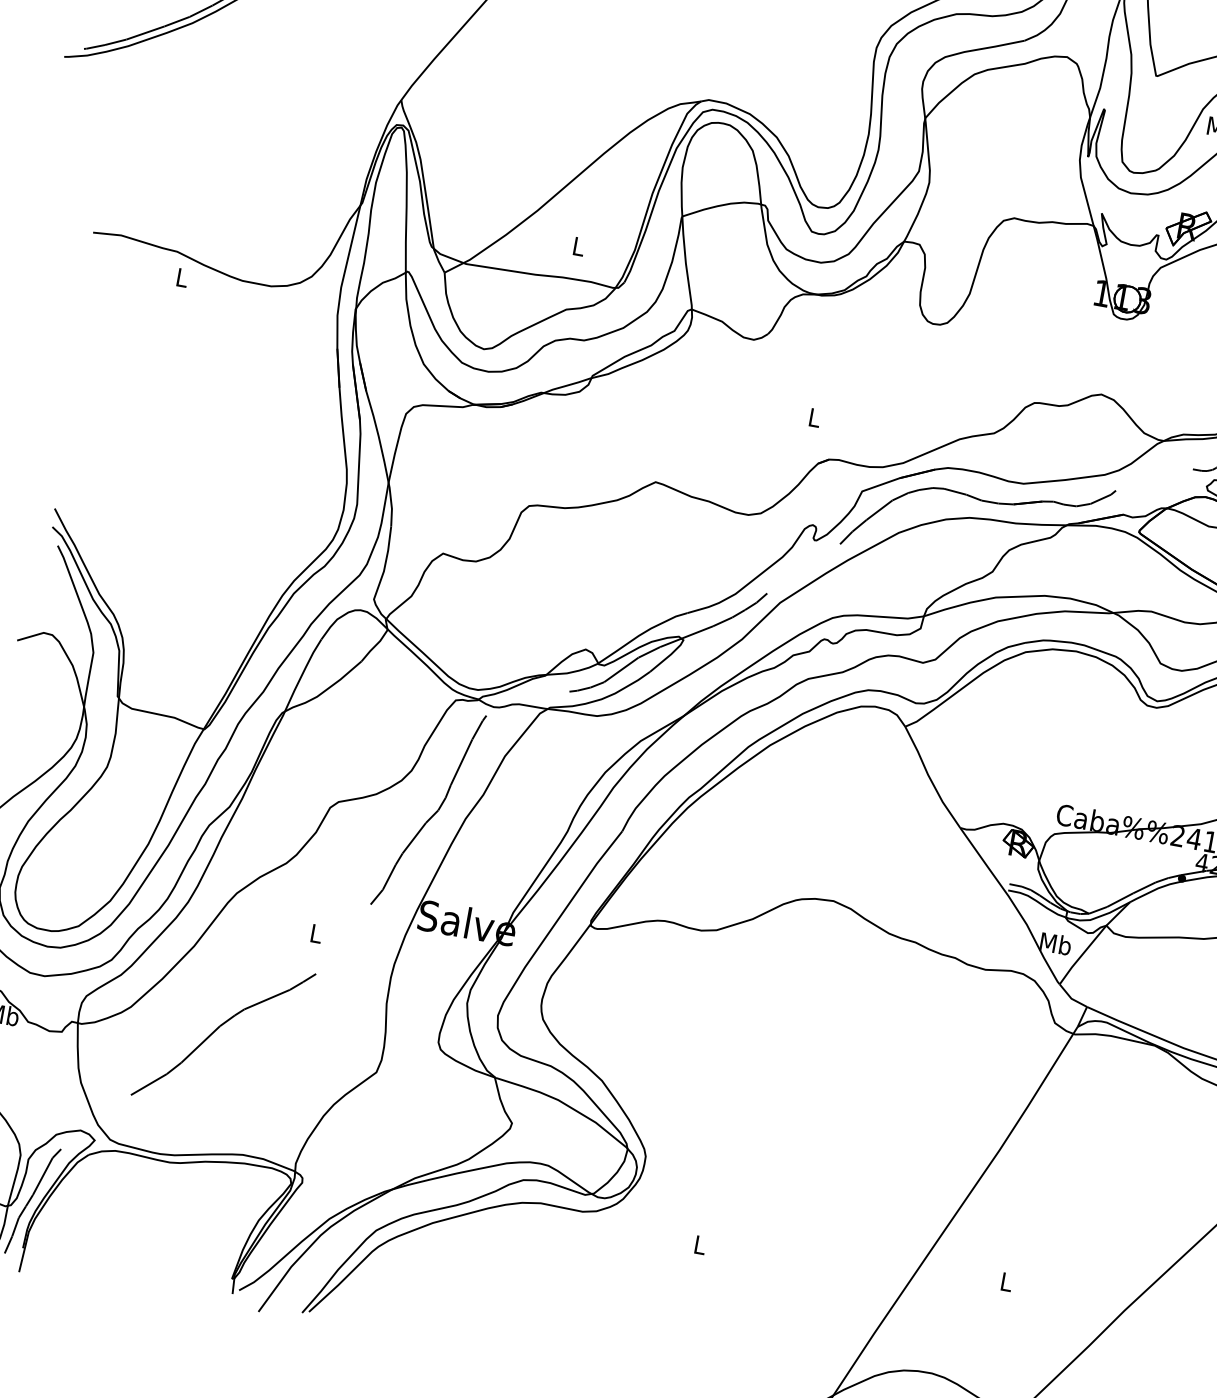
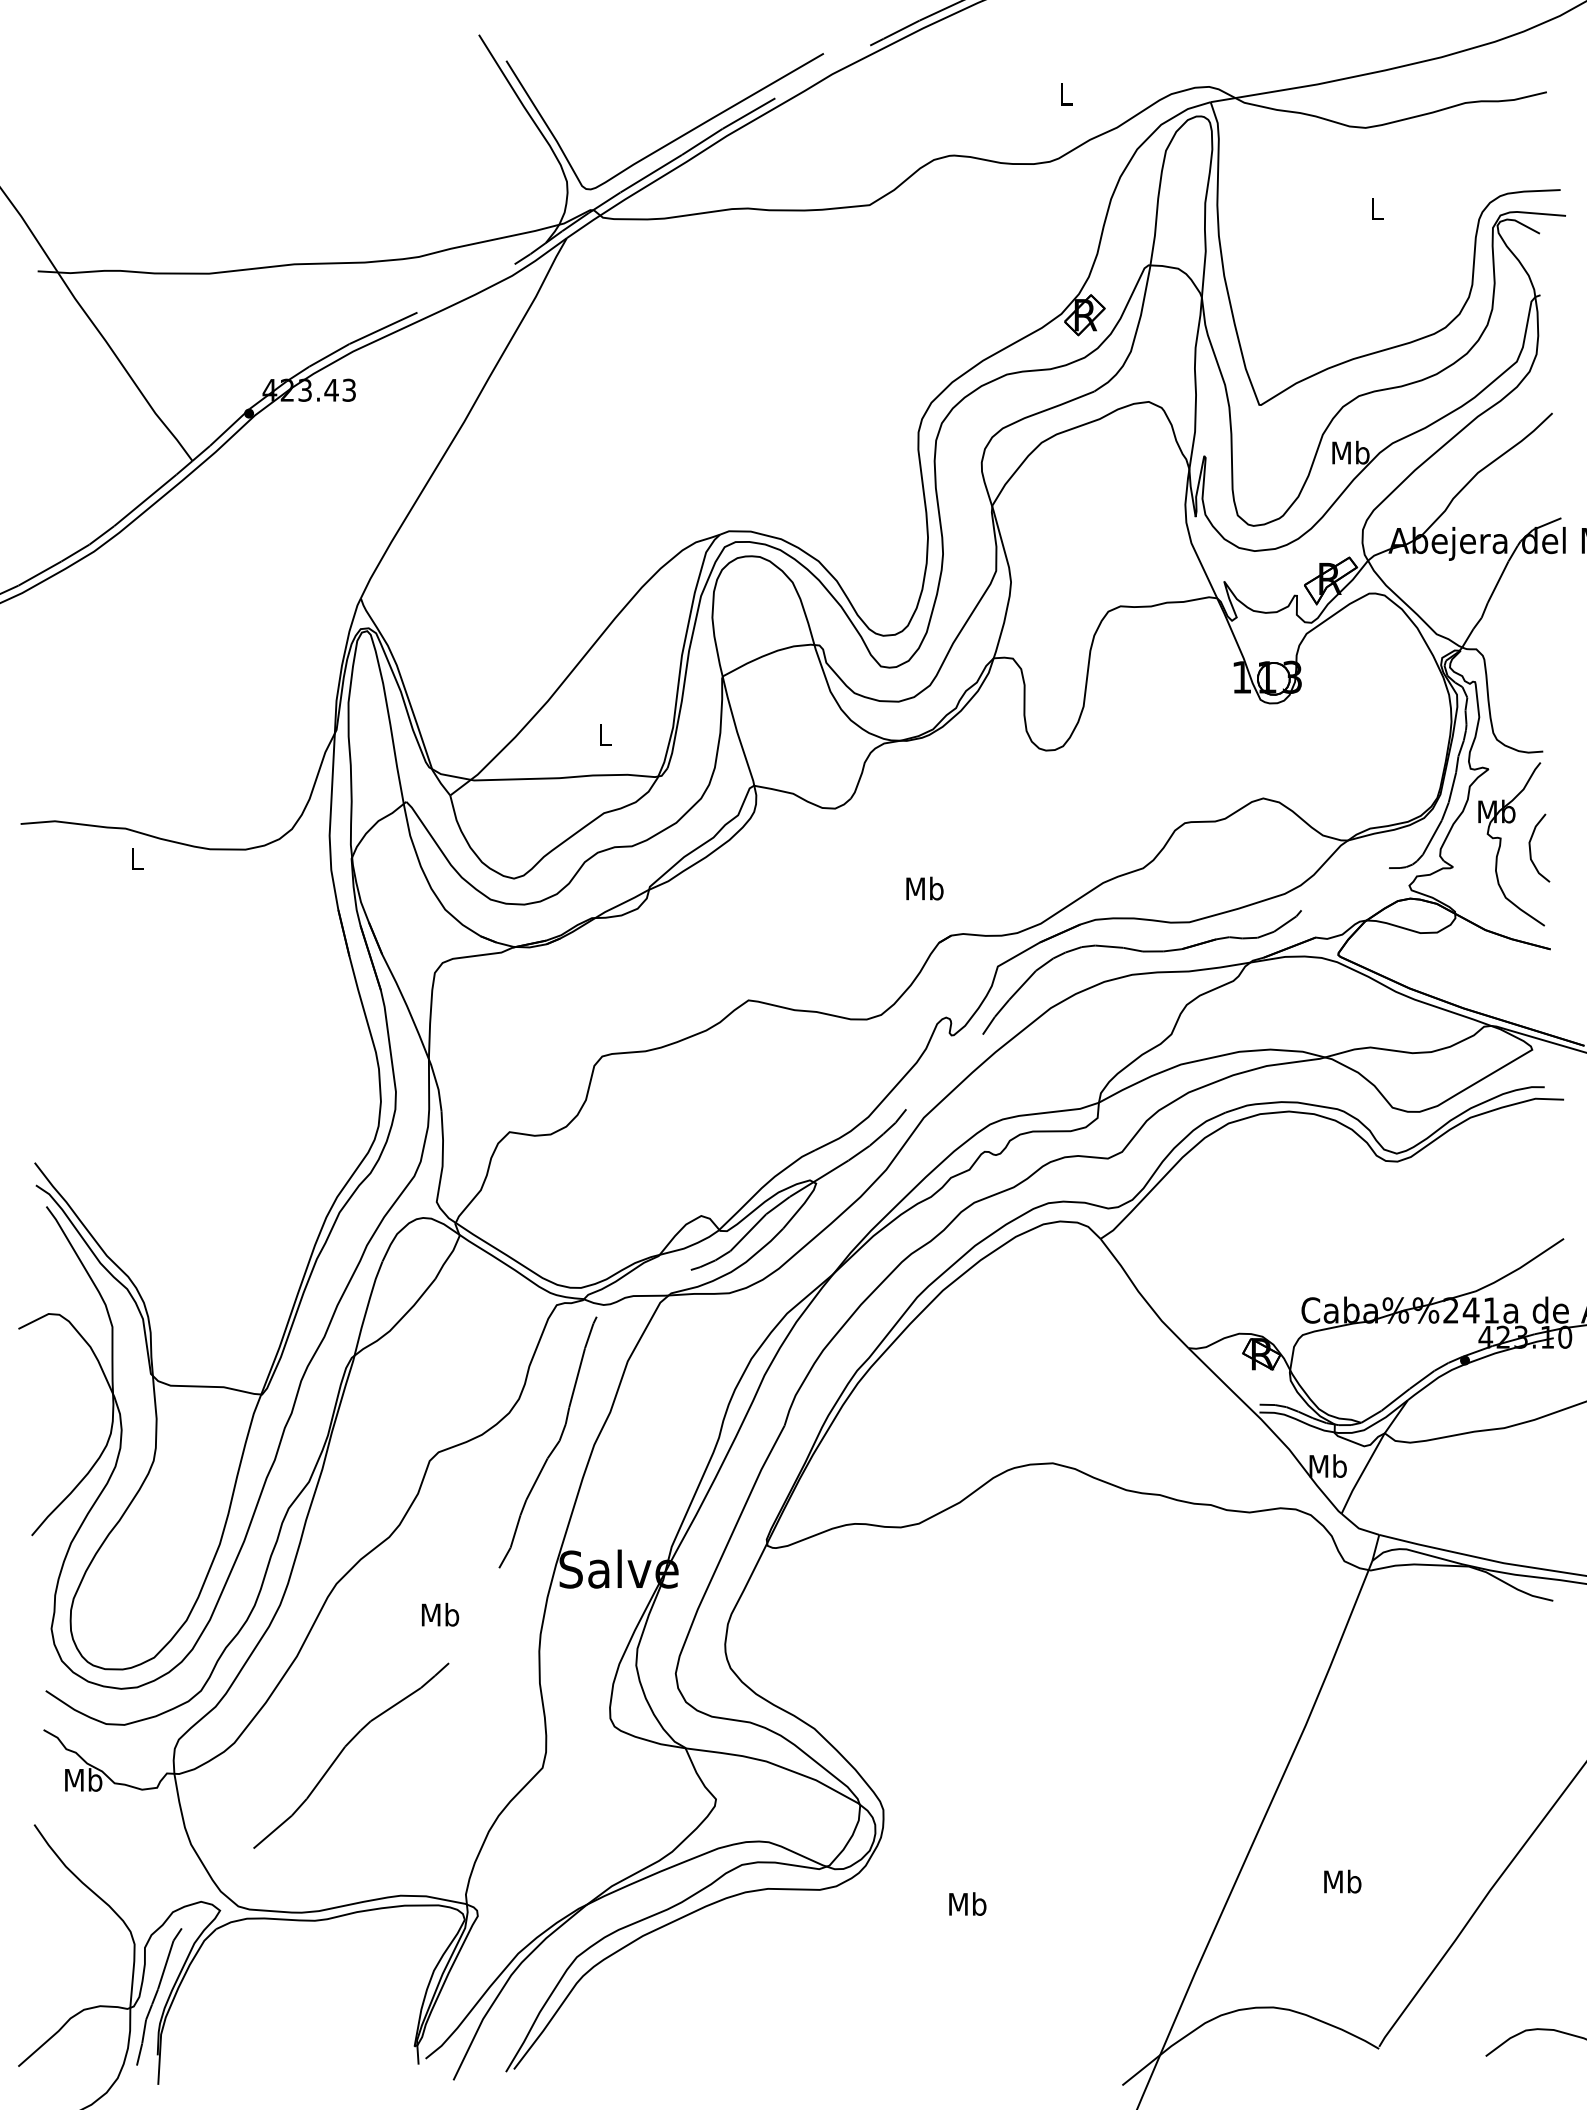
text: (814, 417) -> (924, 888), L -> Mb
text: (316, 933) -> (440, 1614), L -> Mb
text: (700, 1244) -> (967, 1903), L -> Mb
text: (1006, 1281) -> (1342, 1881), L -> Mb

